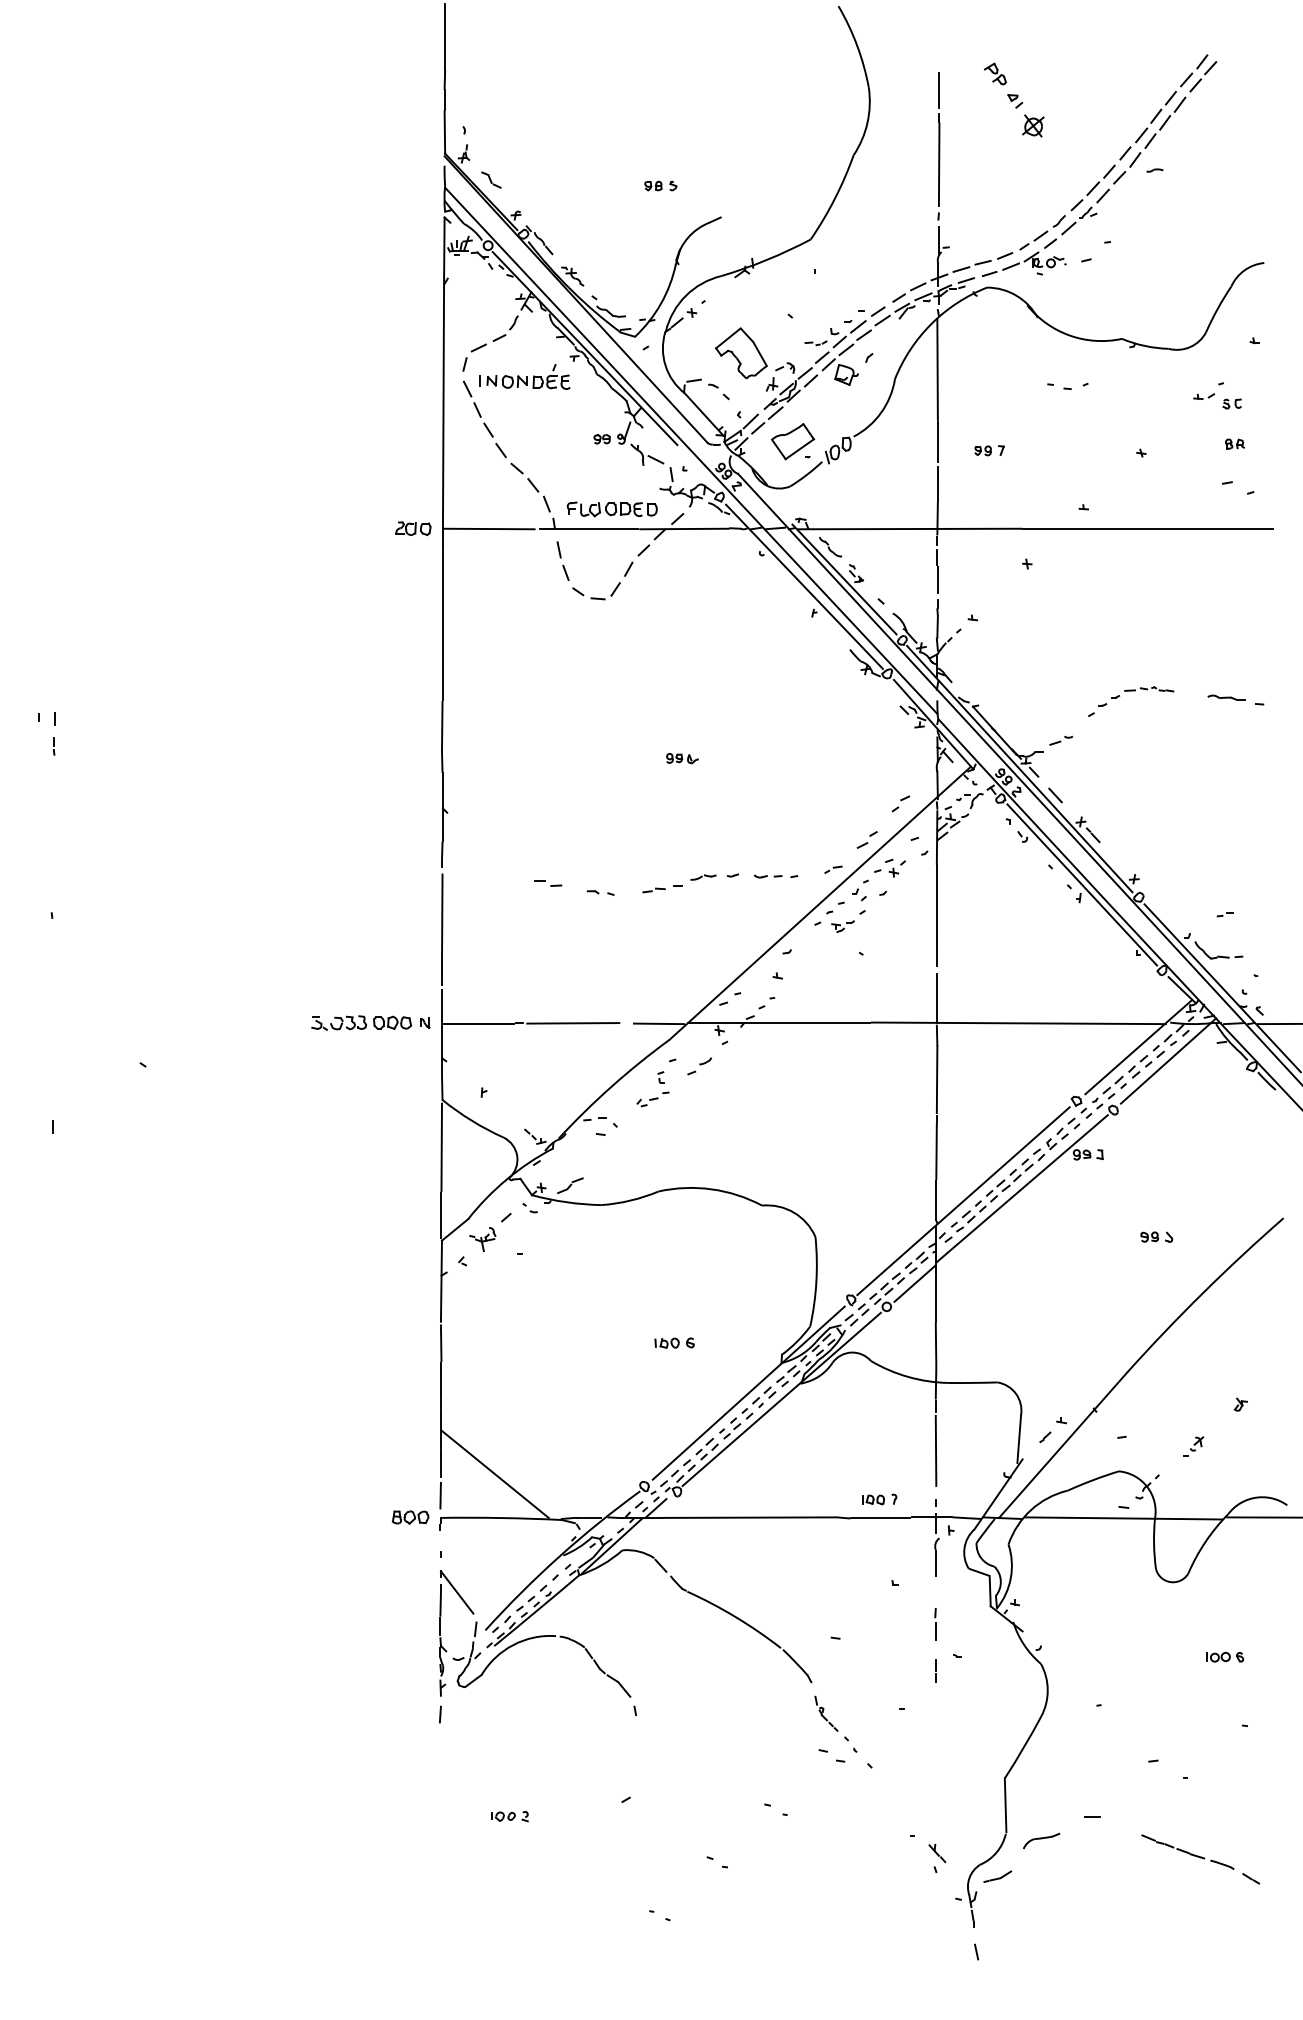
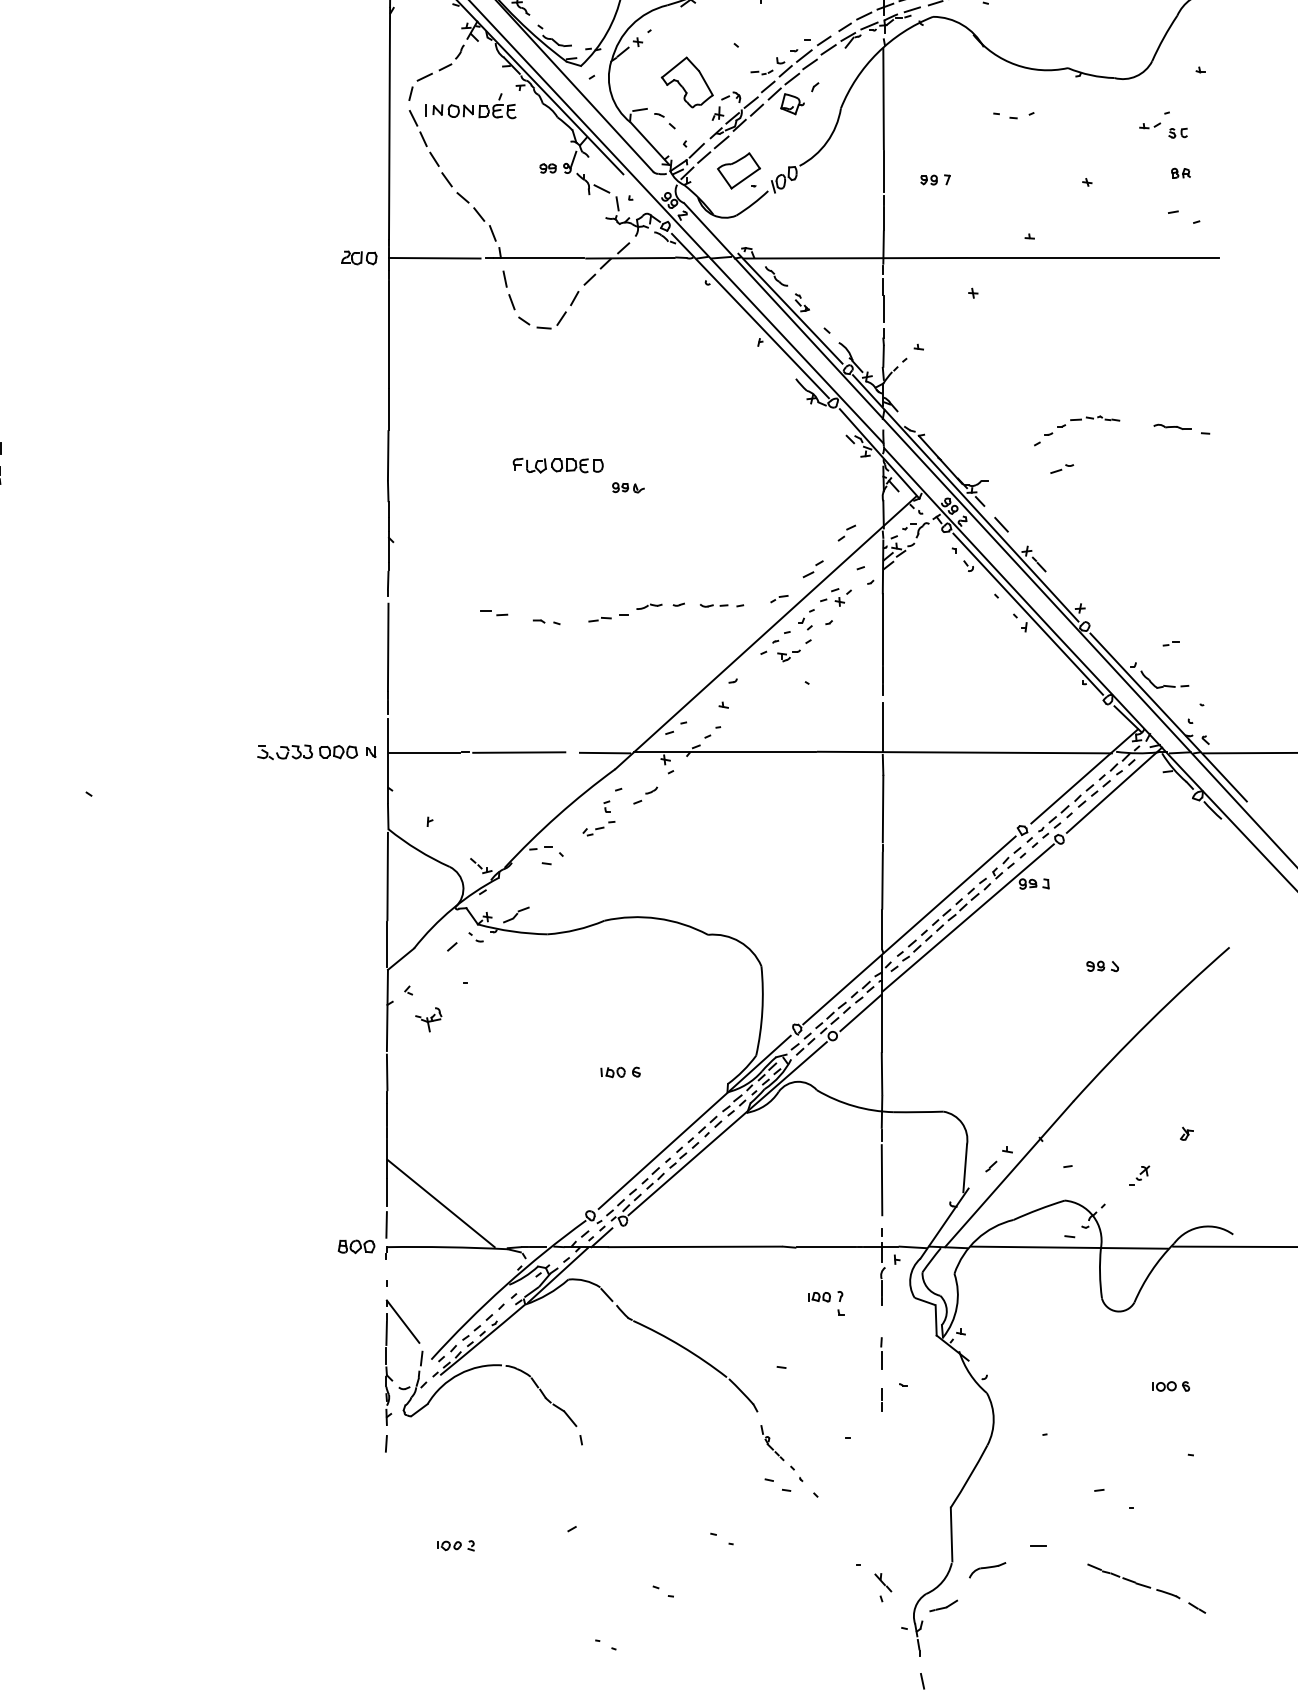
part: (611, 509) -> (557, 465), moved
part: (1061, 740) -> (1062, 468), moved
part: (482, 1239) -> (428, 1019), moved
part: (879, 1499) -> (825, 1296), moved

